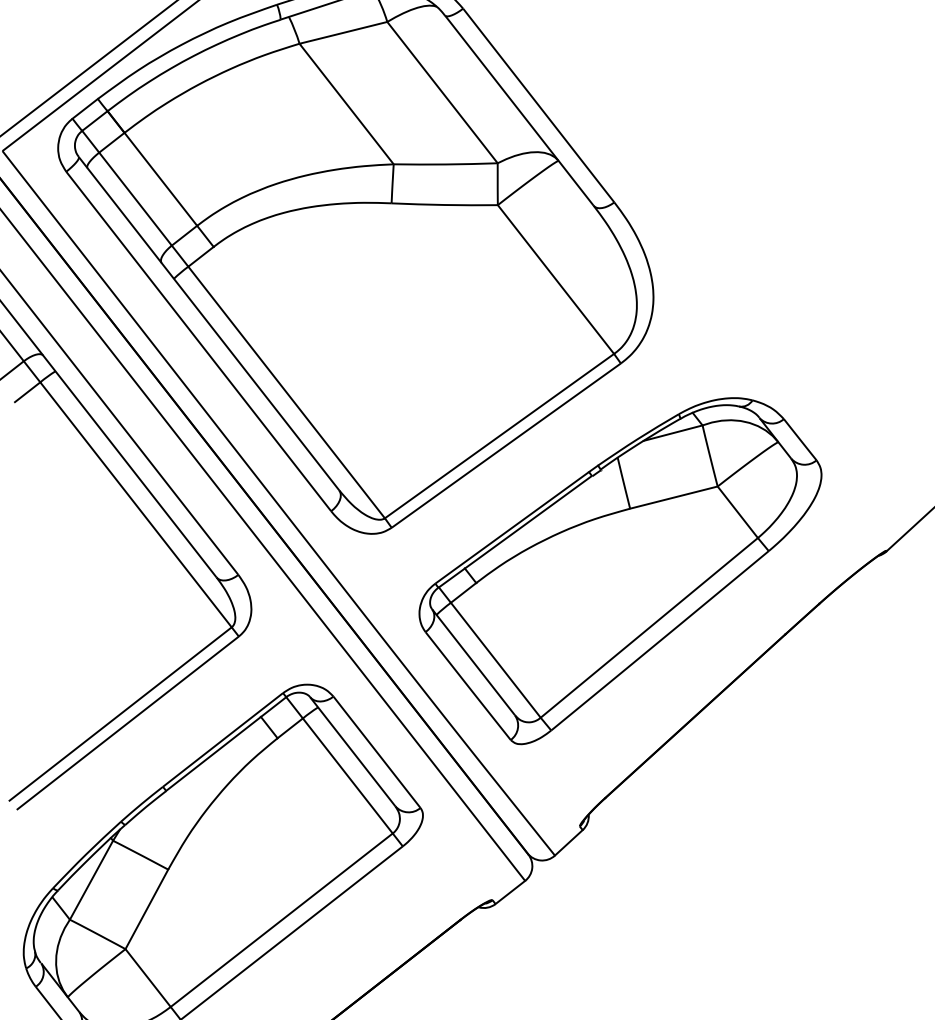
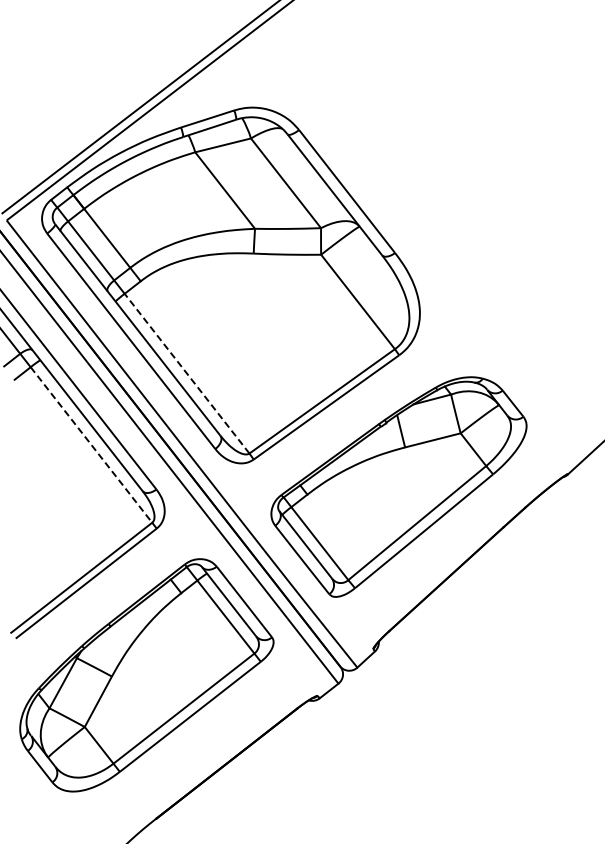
line: (285, 392) -> (186, 373), solid -> dashed
line: (136, 504) -> (91, 444), solid -> dashed

